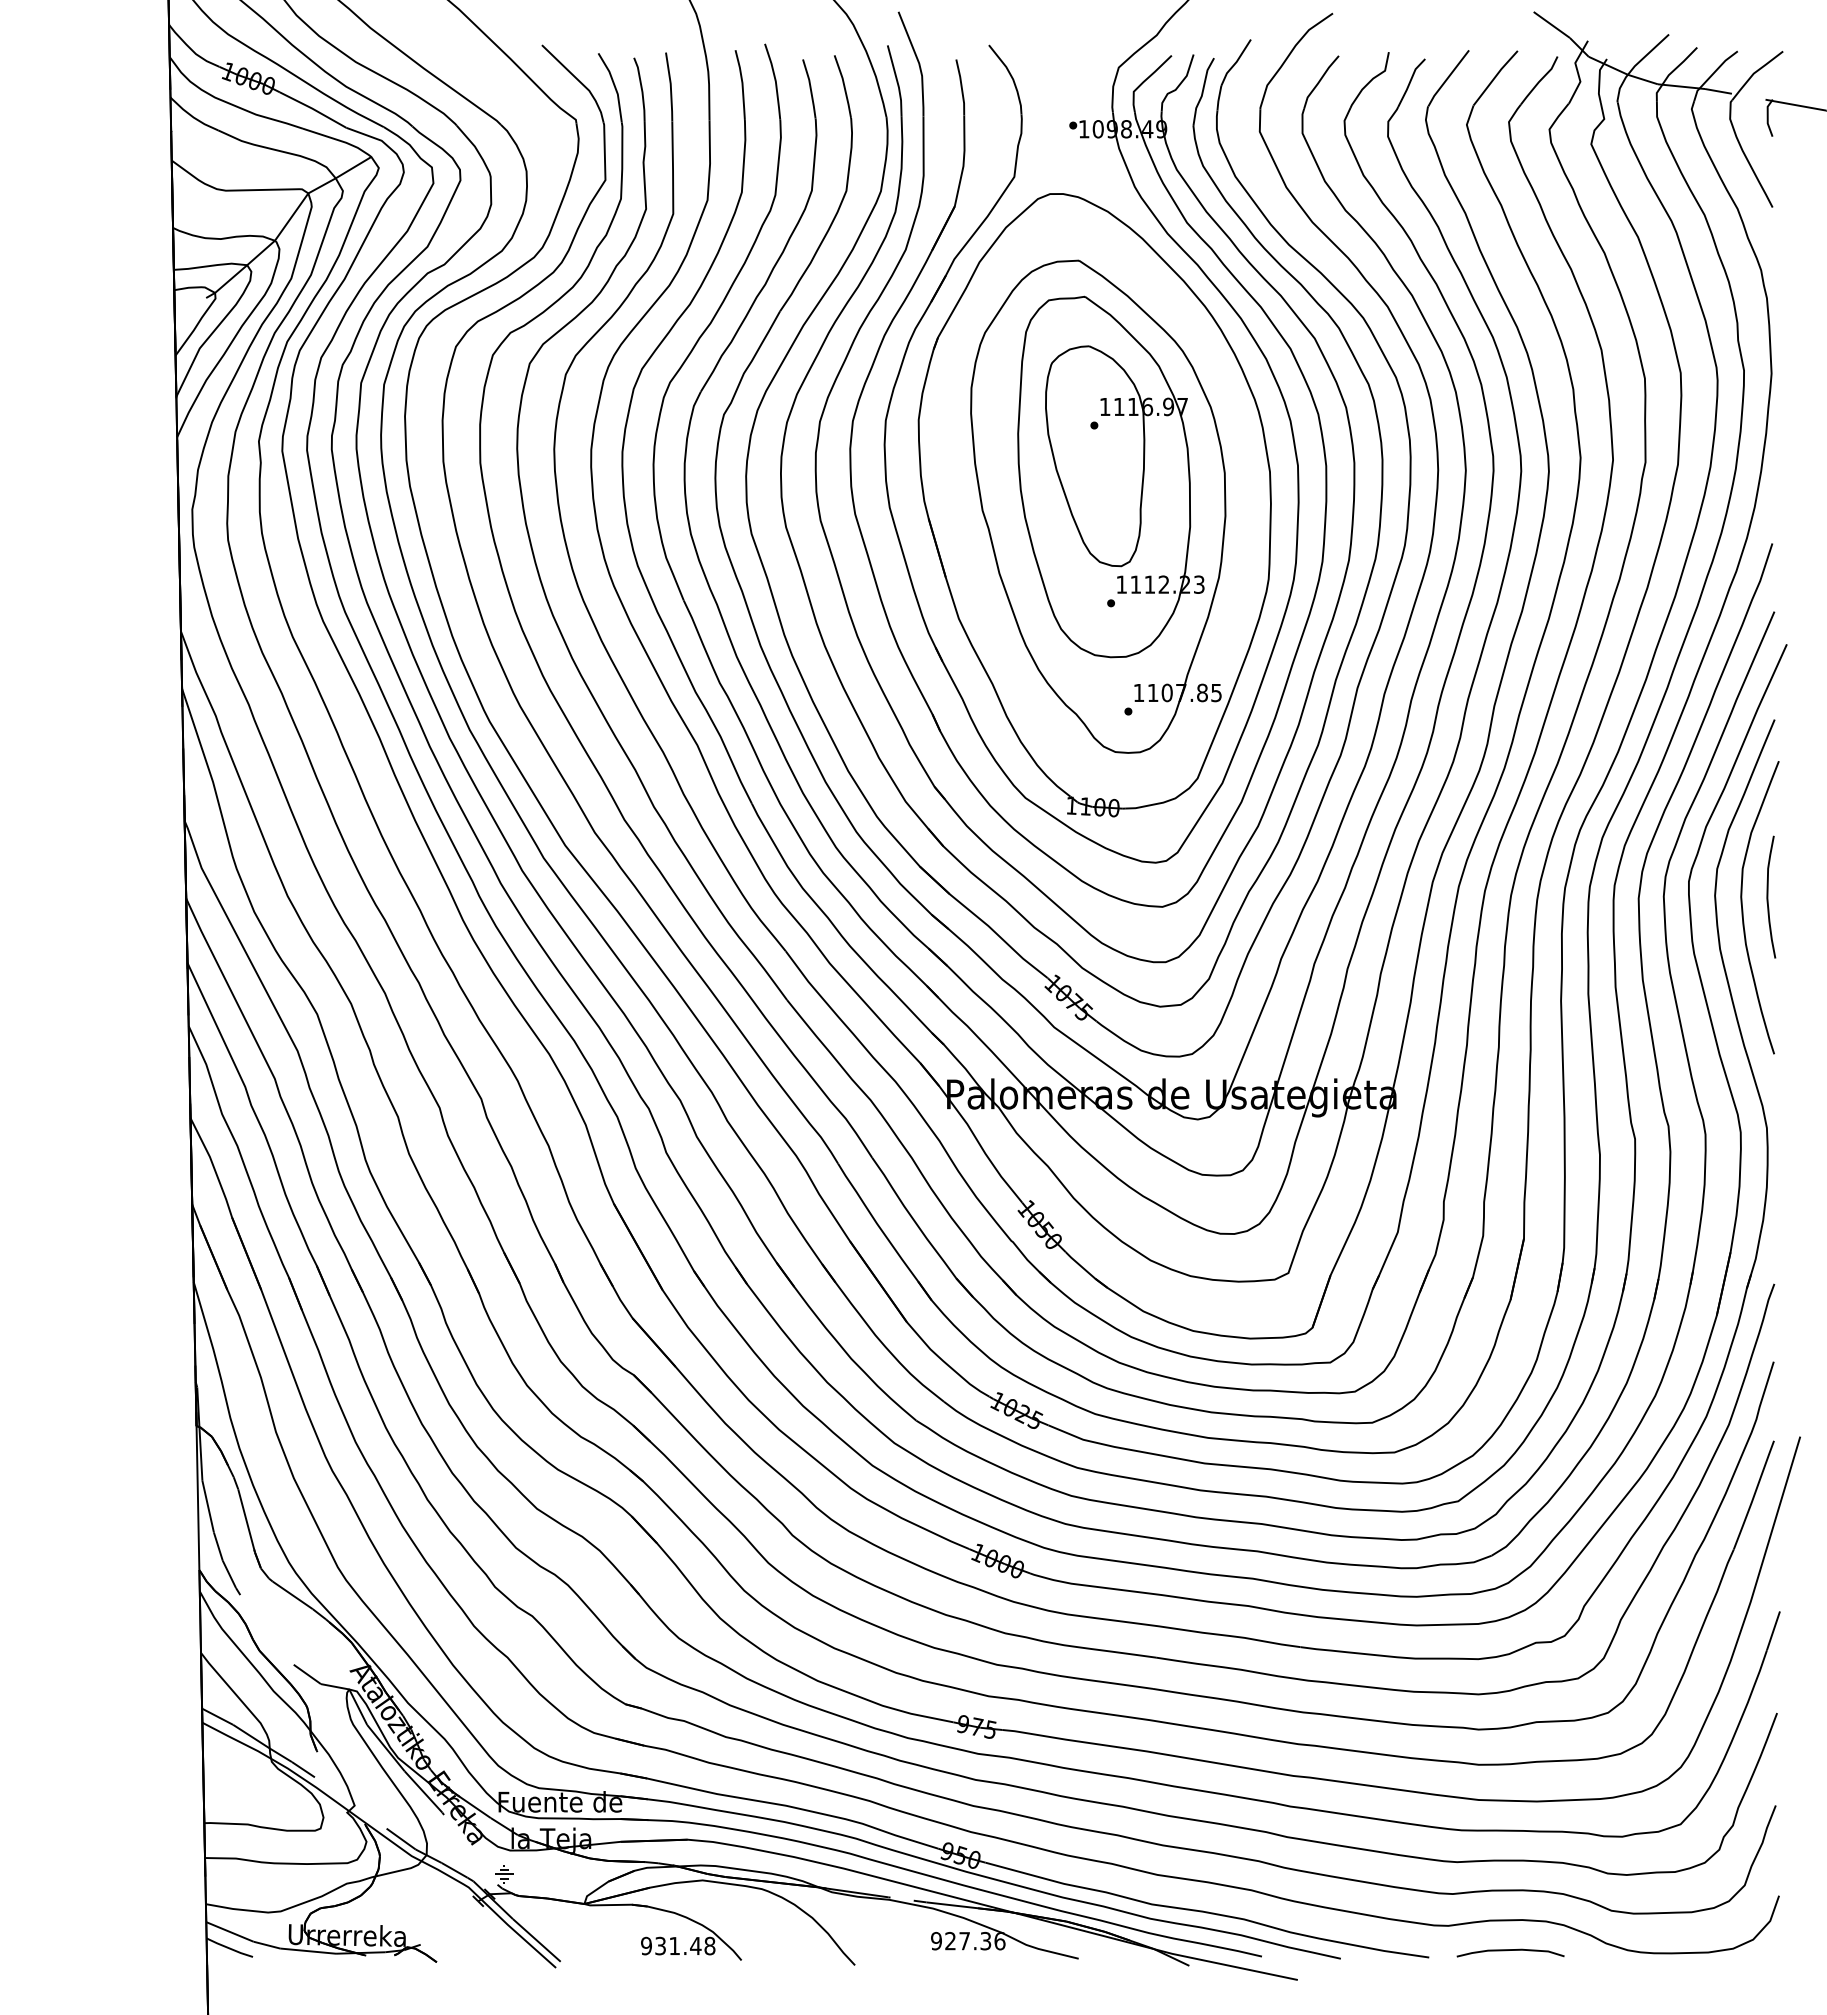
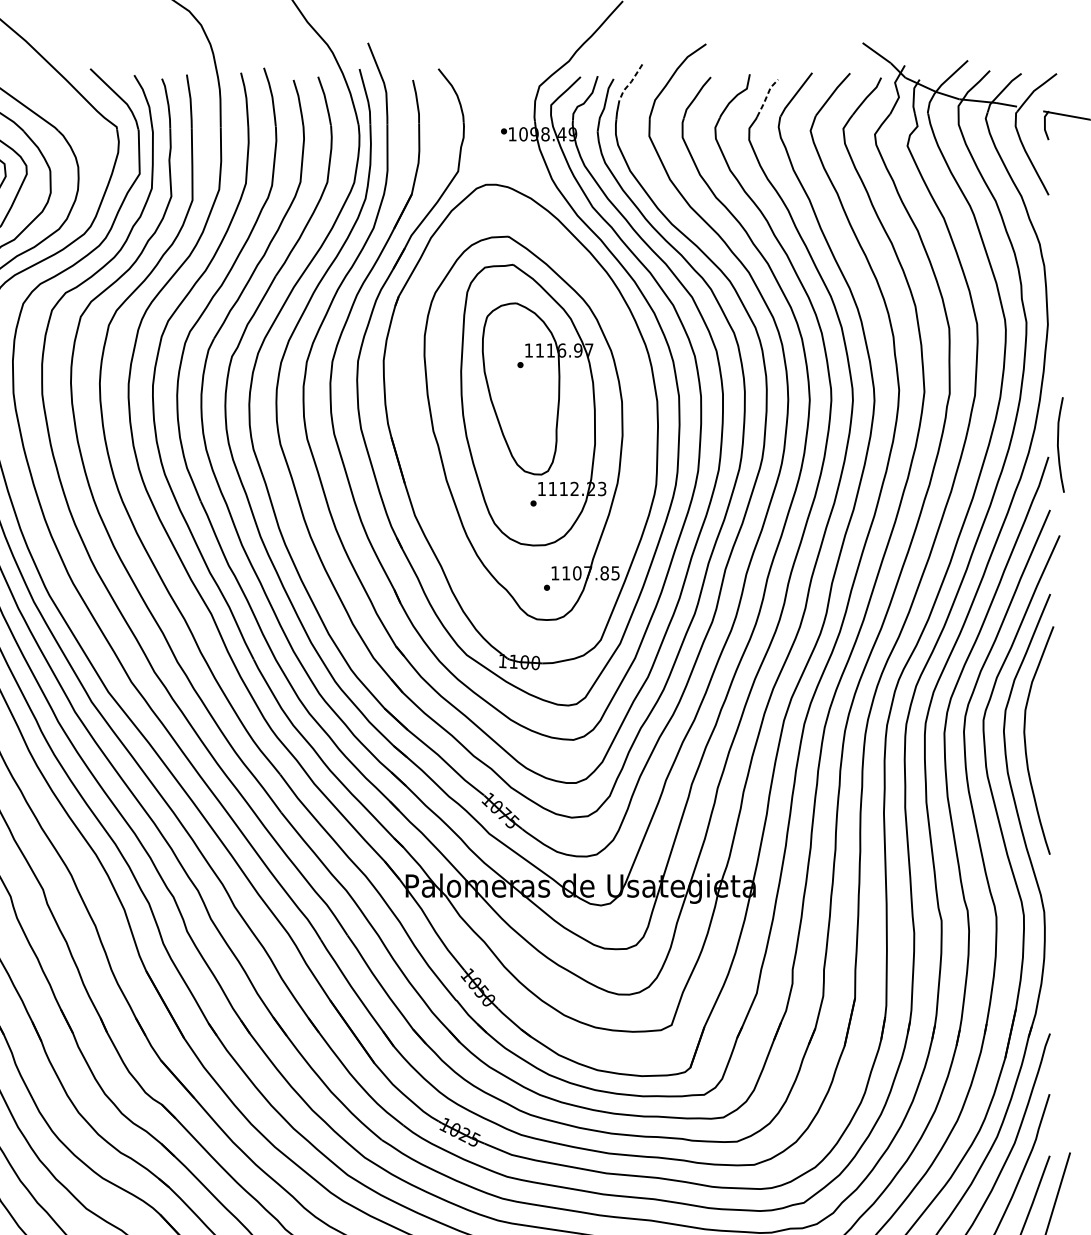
line: (1236, 62) -> (631, 82), solid -> dashed
line: (1410, 81) -> (766, 97), solid -> dashed
curve: (1768, 896) -> (1058, 444), moved

